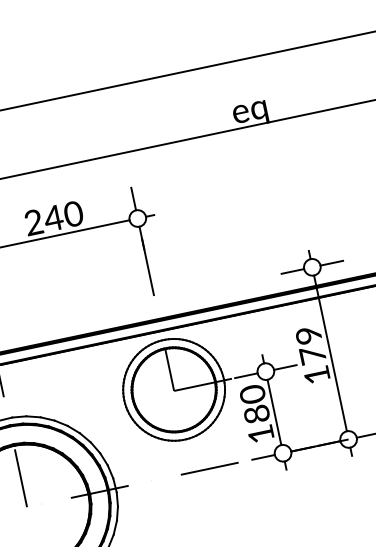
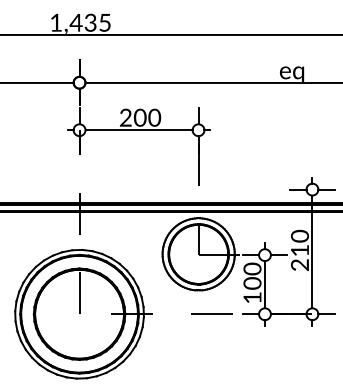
text: (52, 218) -> (139, 117), 240 -> 200
text: (312, 355) -> (299, 250), 179 -> 210
text: (258, 414) -> (253, 283), 180 -> 100

